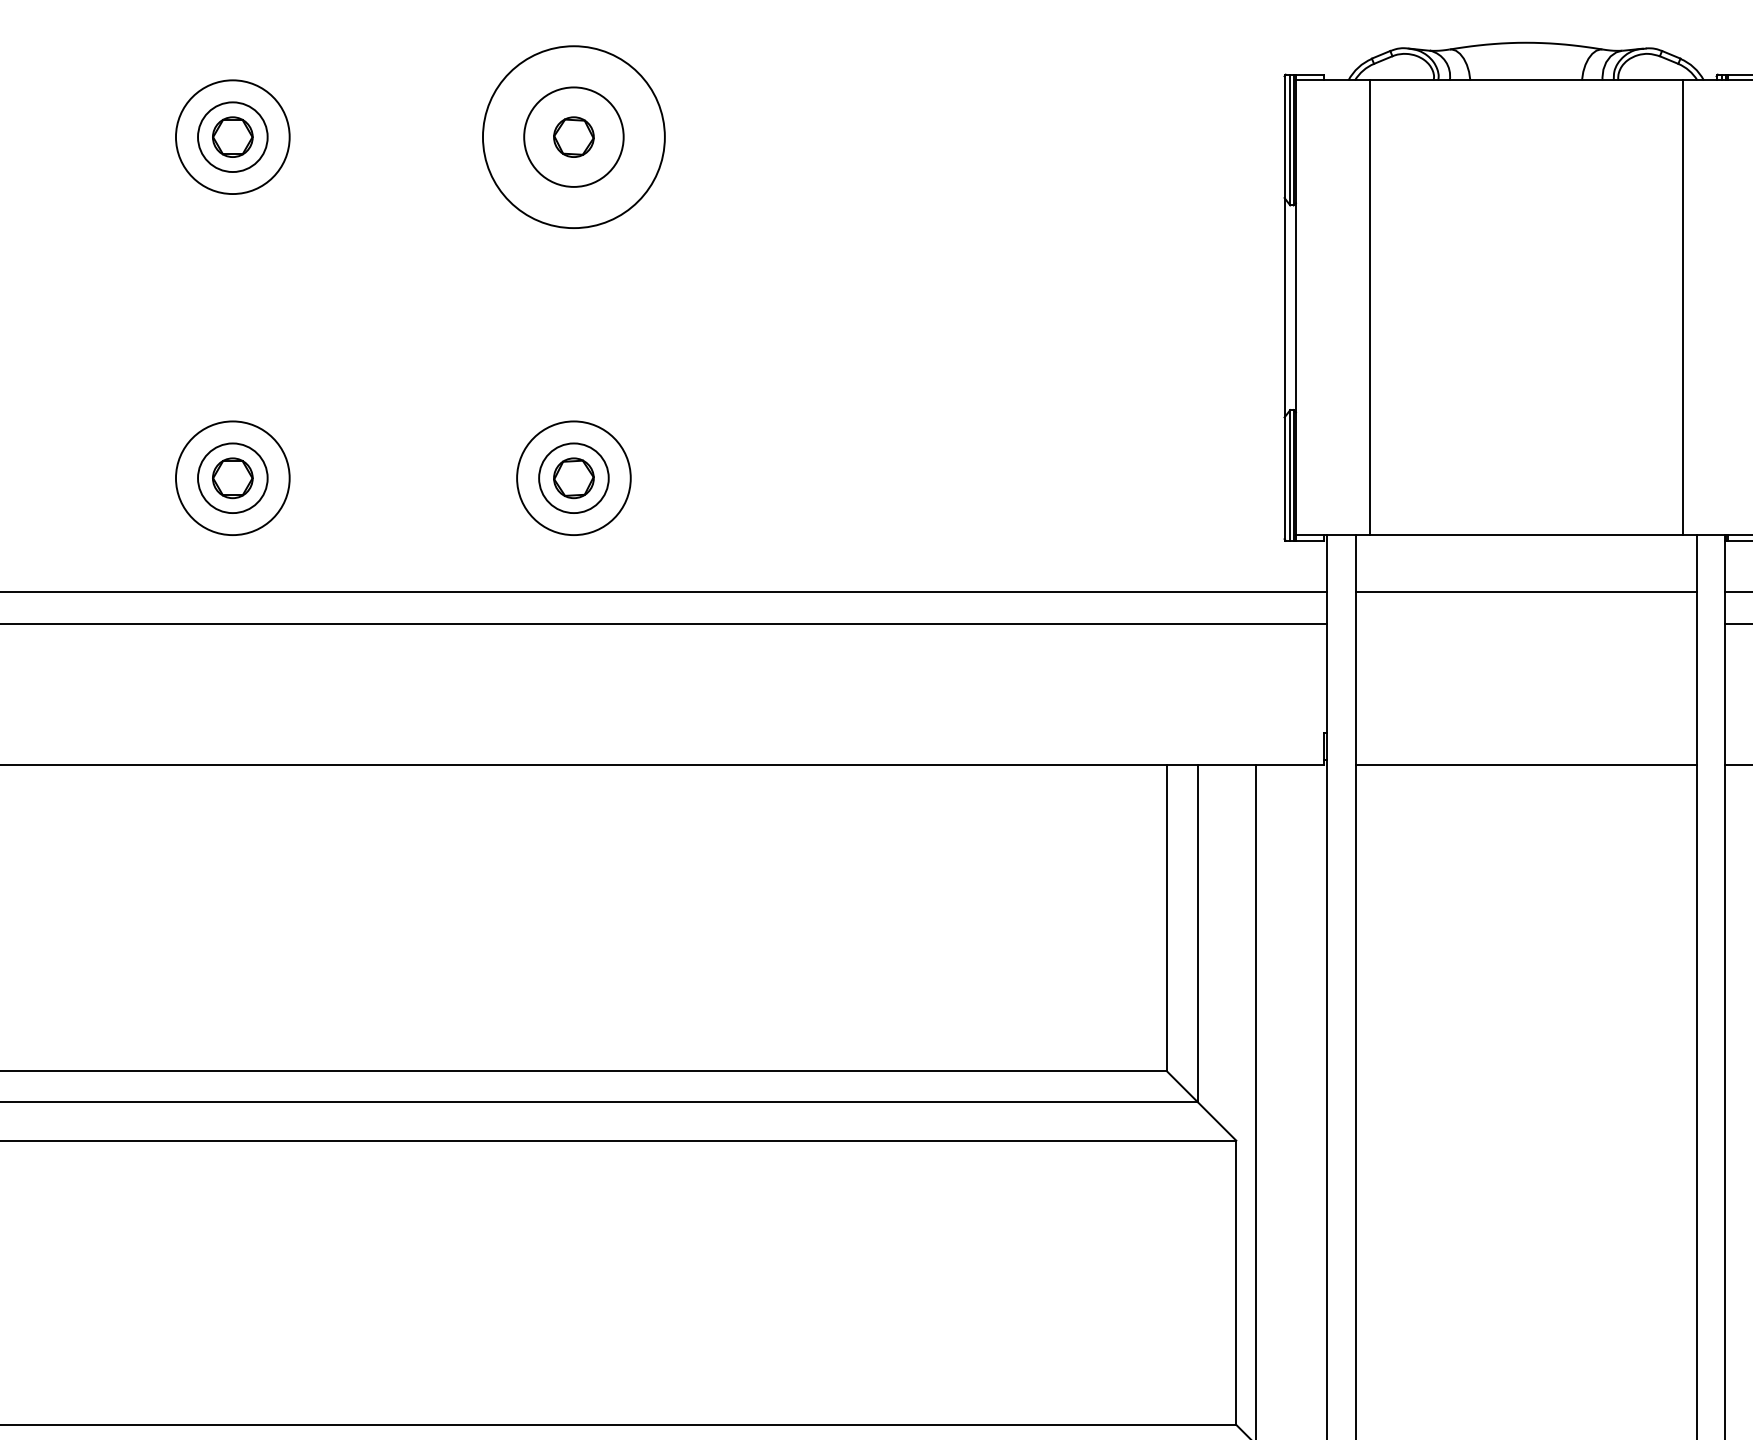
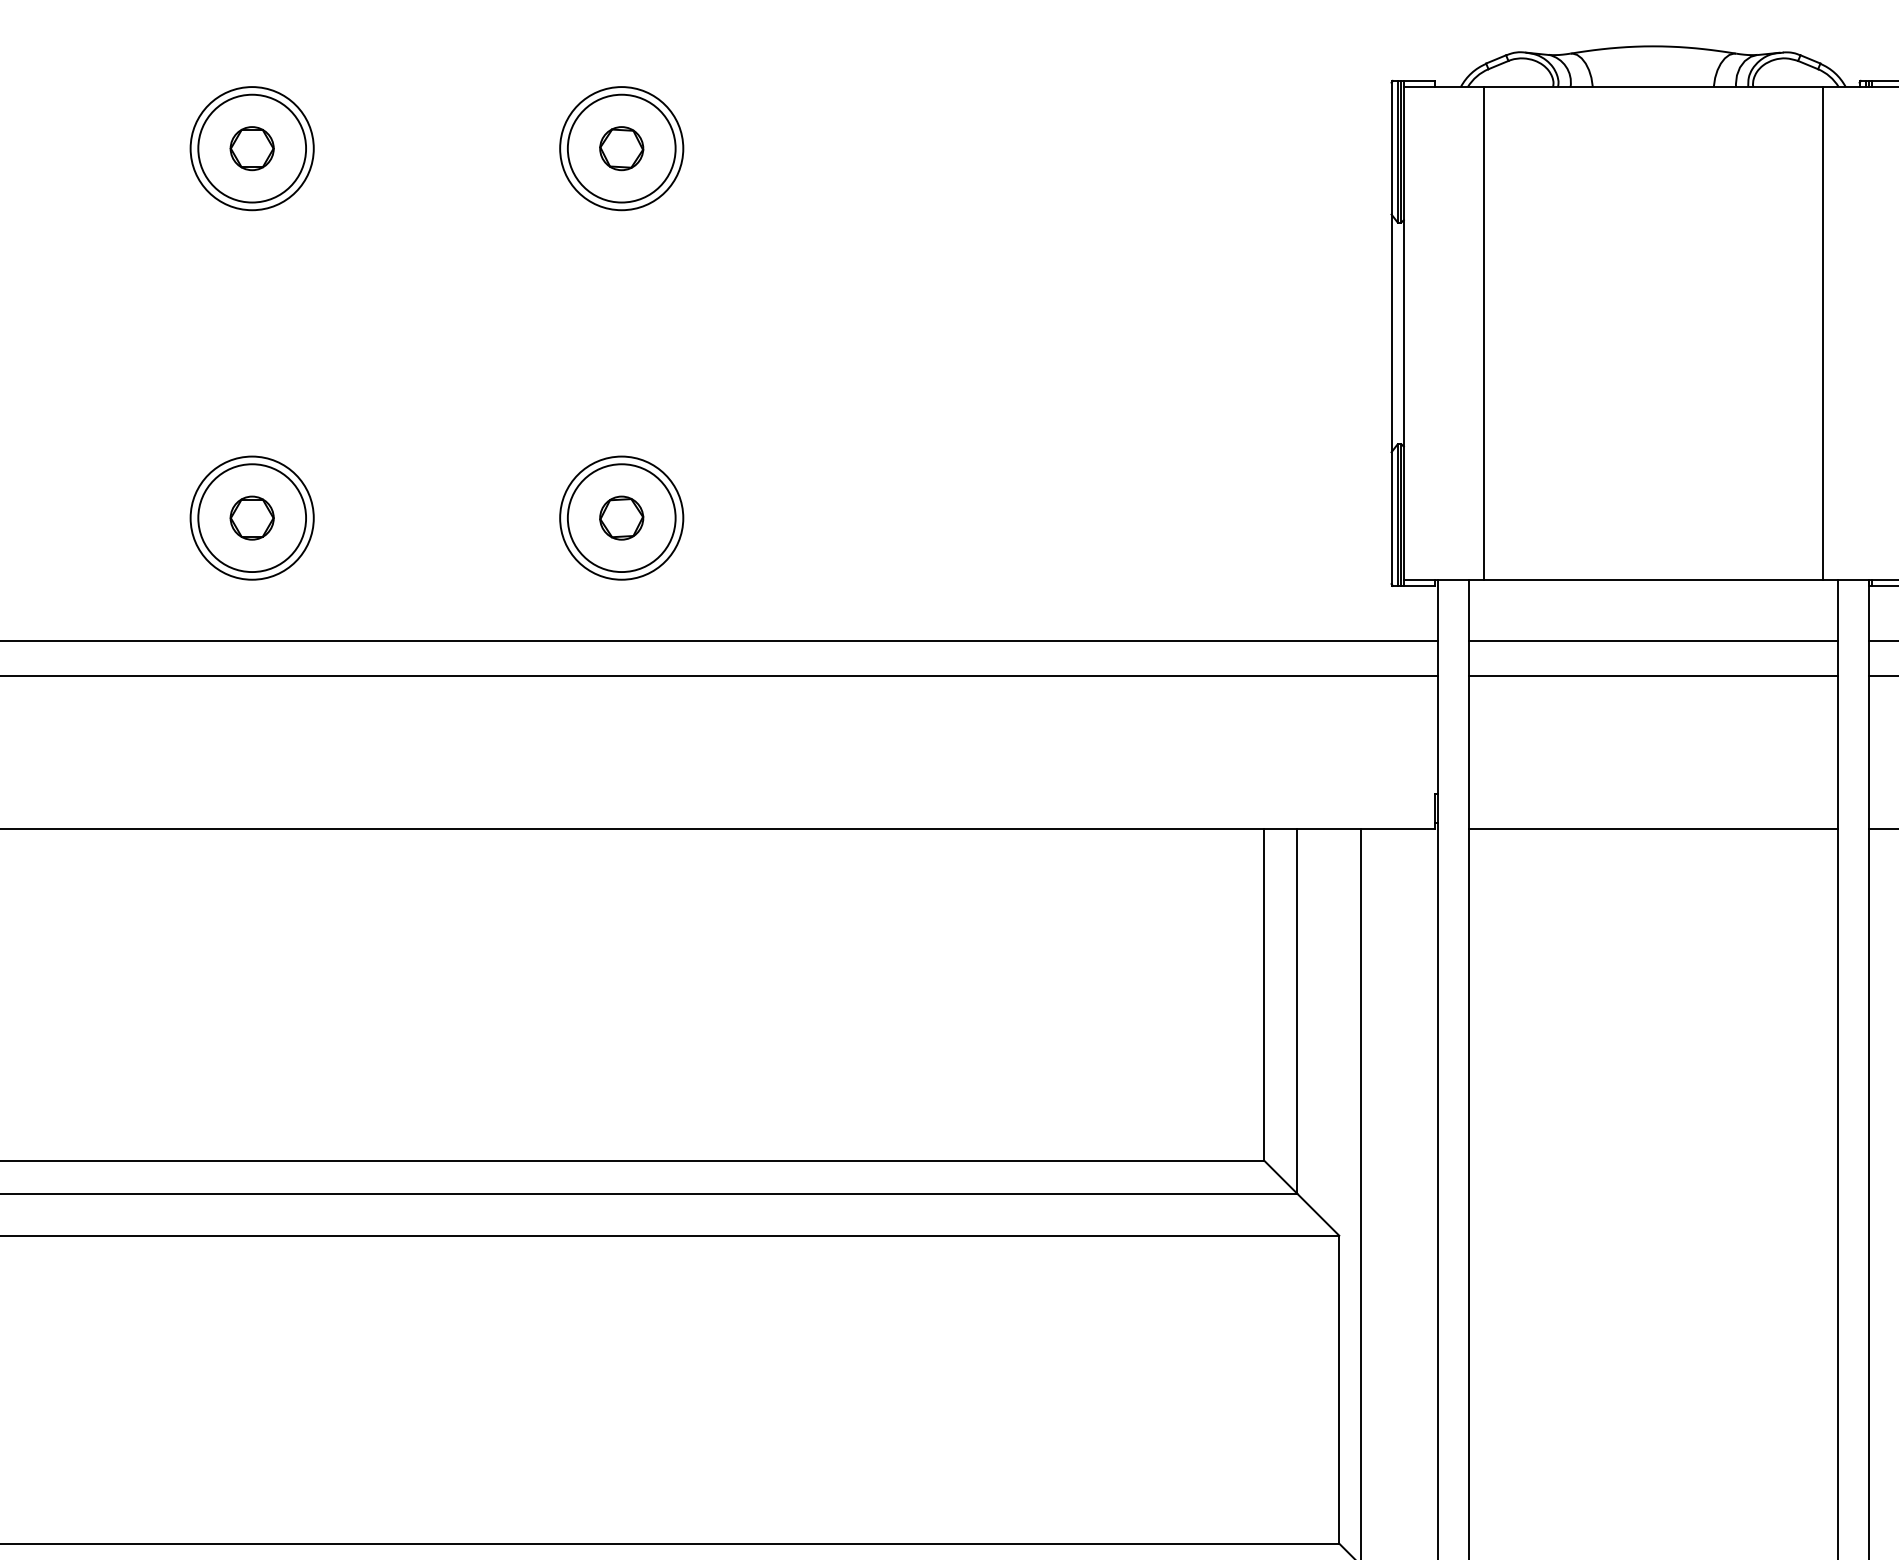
circle: (233, 137) -> (252, 148), size x1.43
circle: (573, 137) -> (621, 148), size x0.62
circle: (233, 478) -> (252, 518), size x1.43
circle: (573, 478) -> (621, 518), size x1.43
line: (1526, 624) -> (1653, 676), added

